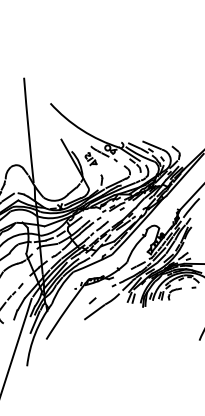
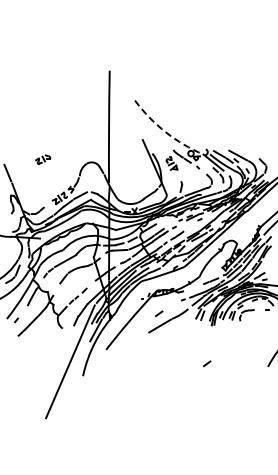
arc: (81, 130) -> (165, 132), solid -> dashed
line: (142, 342) -> (207, 363), added

